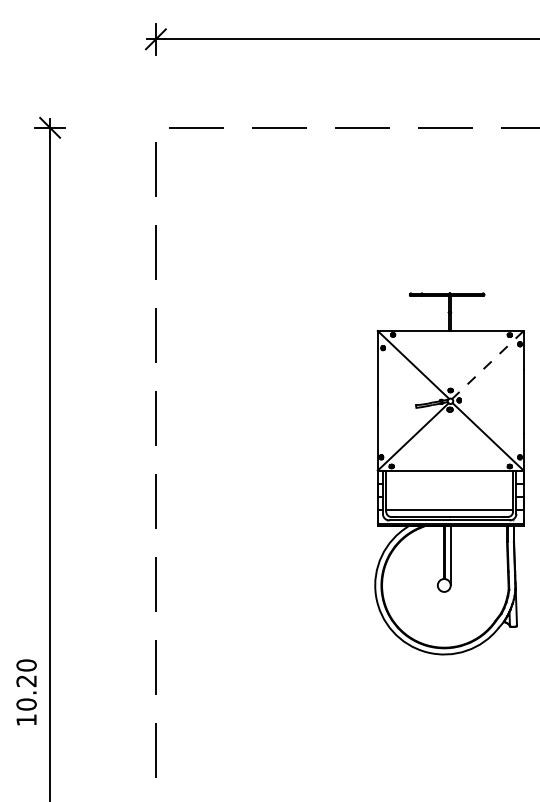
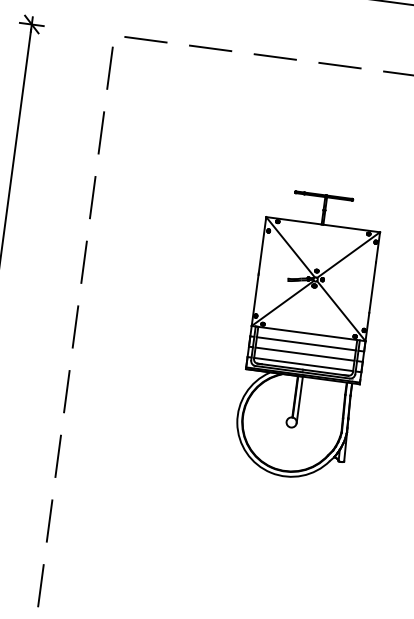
line: (487, 365) -> (348, 255), dashed -> solid
line: (449, 483) -> (306, 343), added
line: (449, 497) -> (304, 354), added

